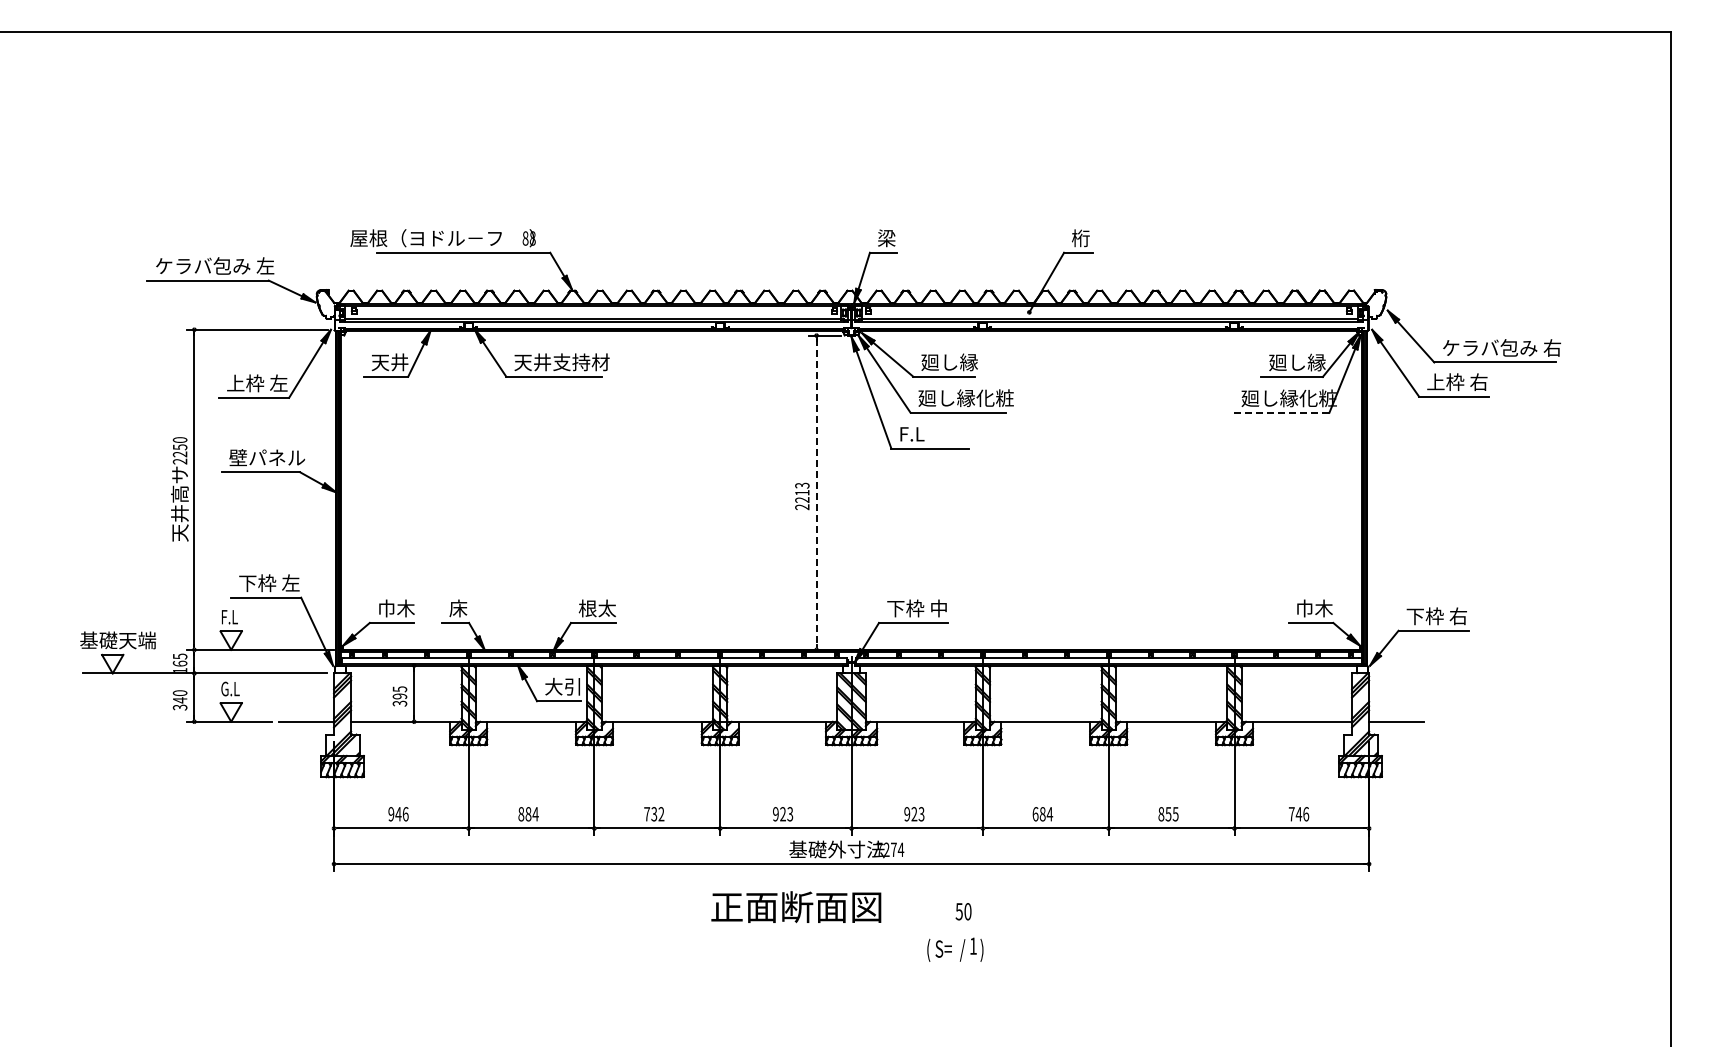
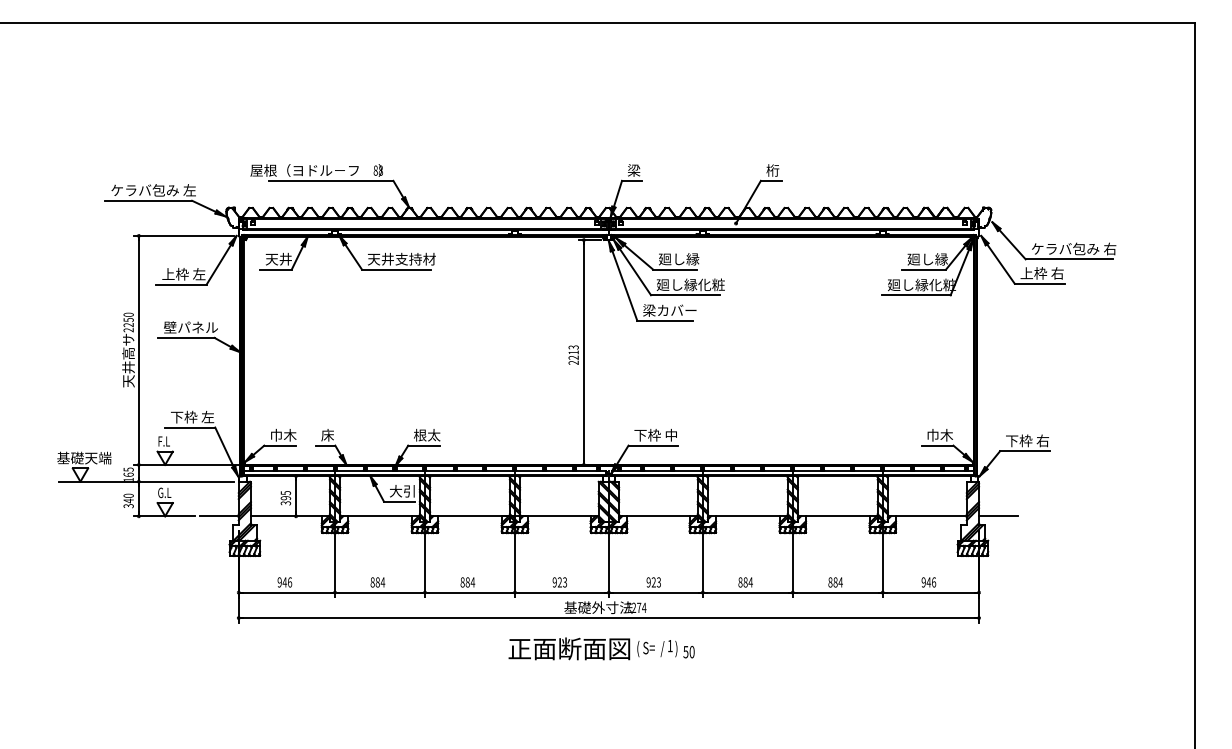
line: (1281, 412) -> (916, 295), dashed -> solid
text: (936, 433) -> (669, 310), F.L -> 梁カバー
line: (816, 492) -> (583, 352), dashed -> solid
text: (654, 814) -> (467, 582), 732 -> 884
text: (1035, 814) -> (740, 582), 684 -> 884
text: (1171, 814) -> (837, 582), 855 -> 884
text: (1291, 814) -> (923, 582), 746 -> 946
text: (955, 949) -> (657, 648), moved

